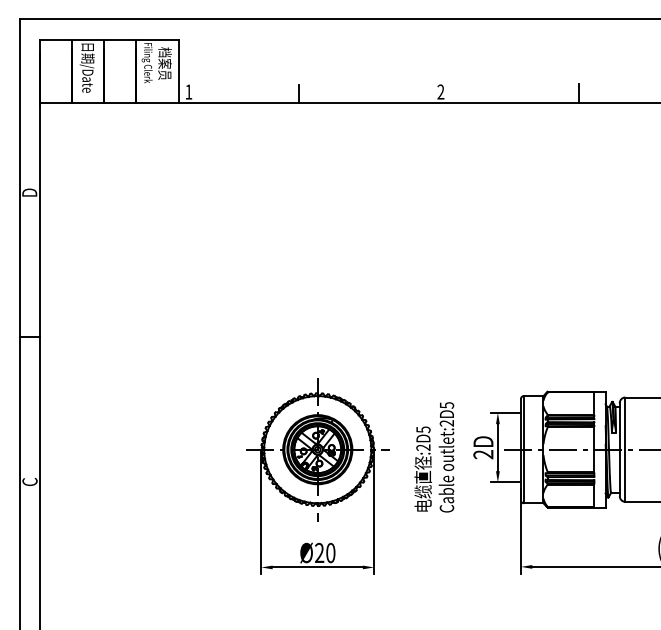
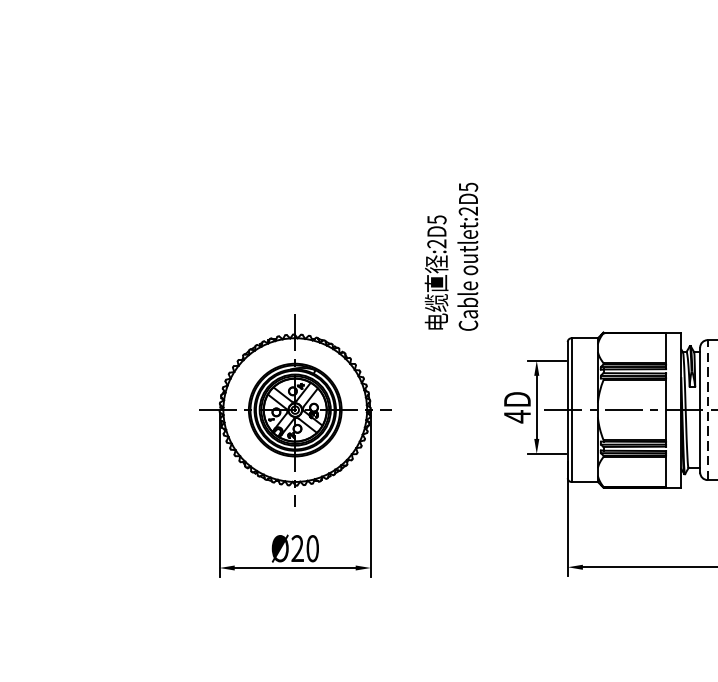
line: (625, 449) -> (707, 409), solid -> dashed
text: (483, 454) -> (517, 416), 2D -> 4D
text: (434, 457) -> (451, 256), moved

